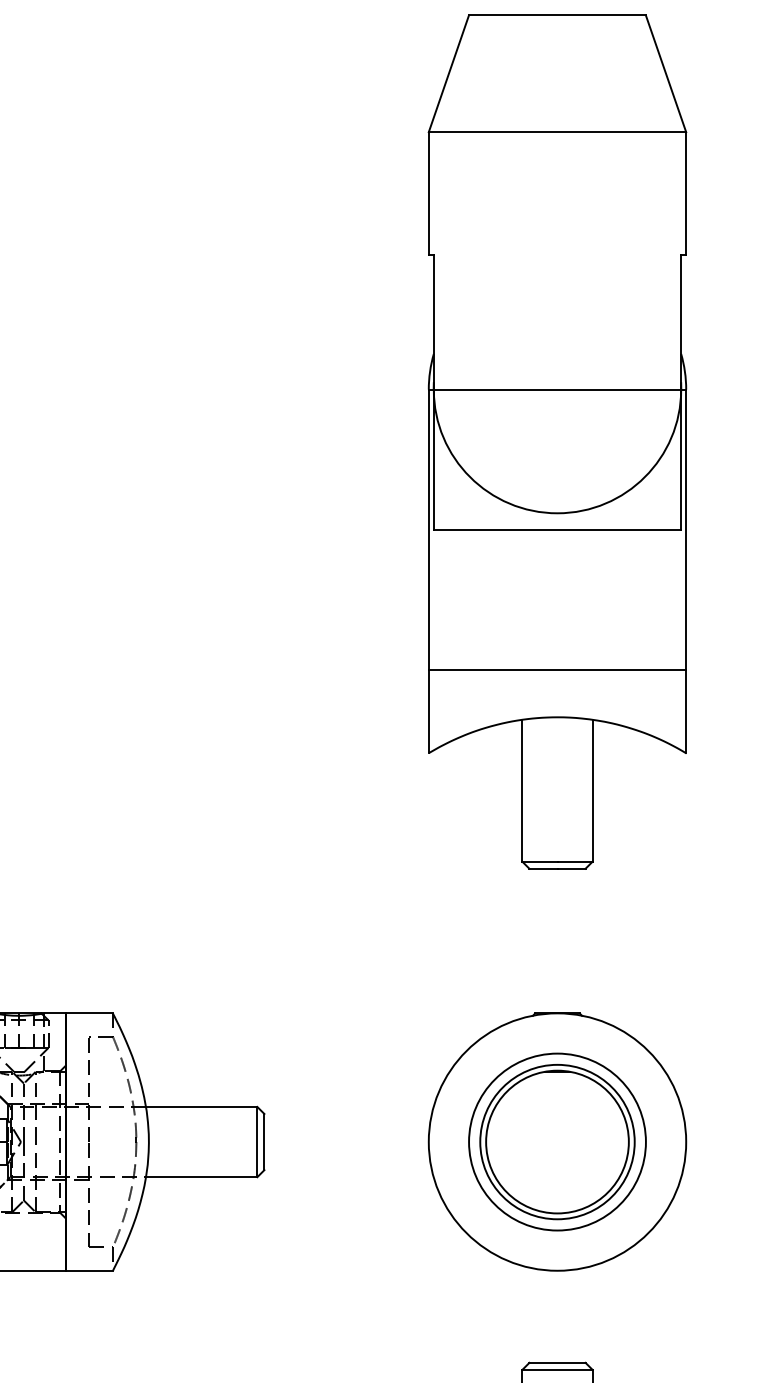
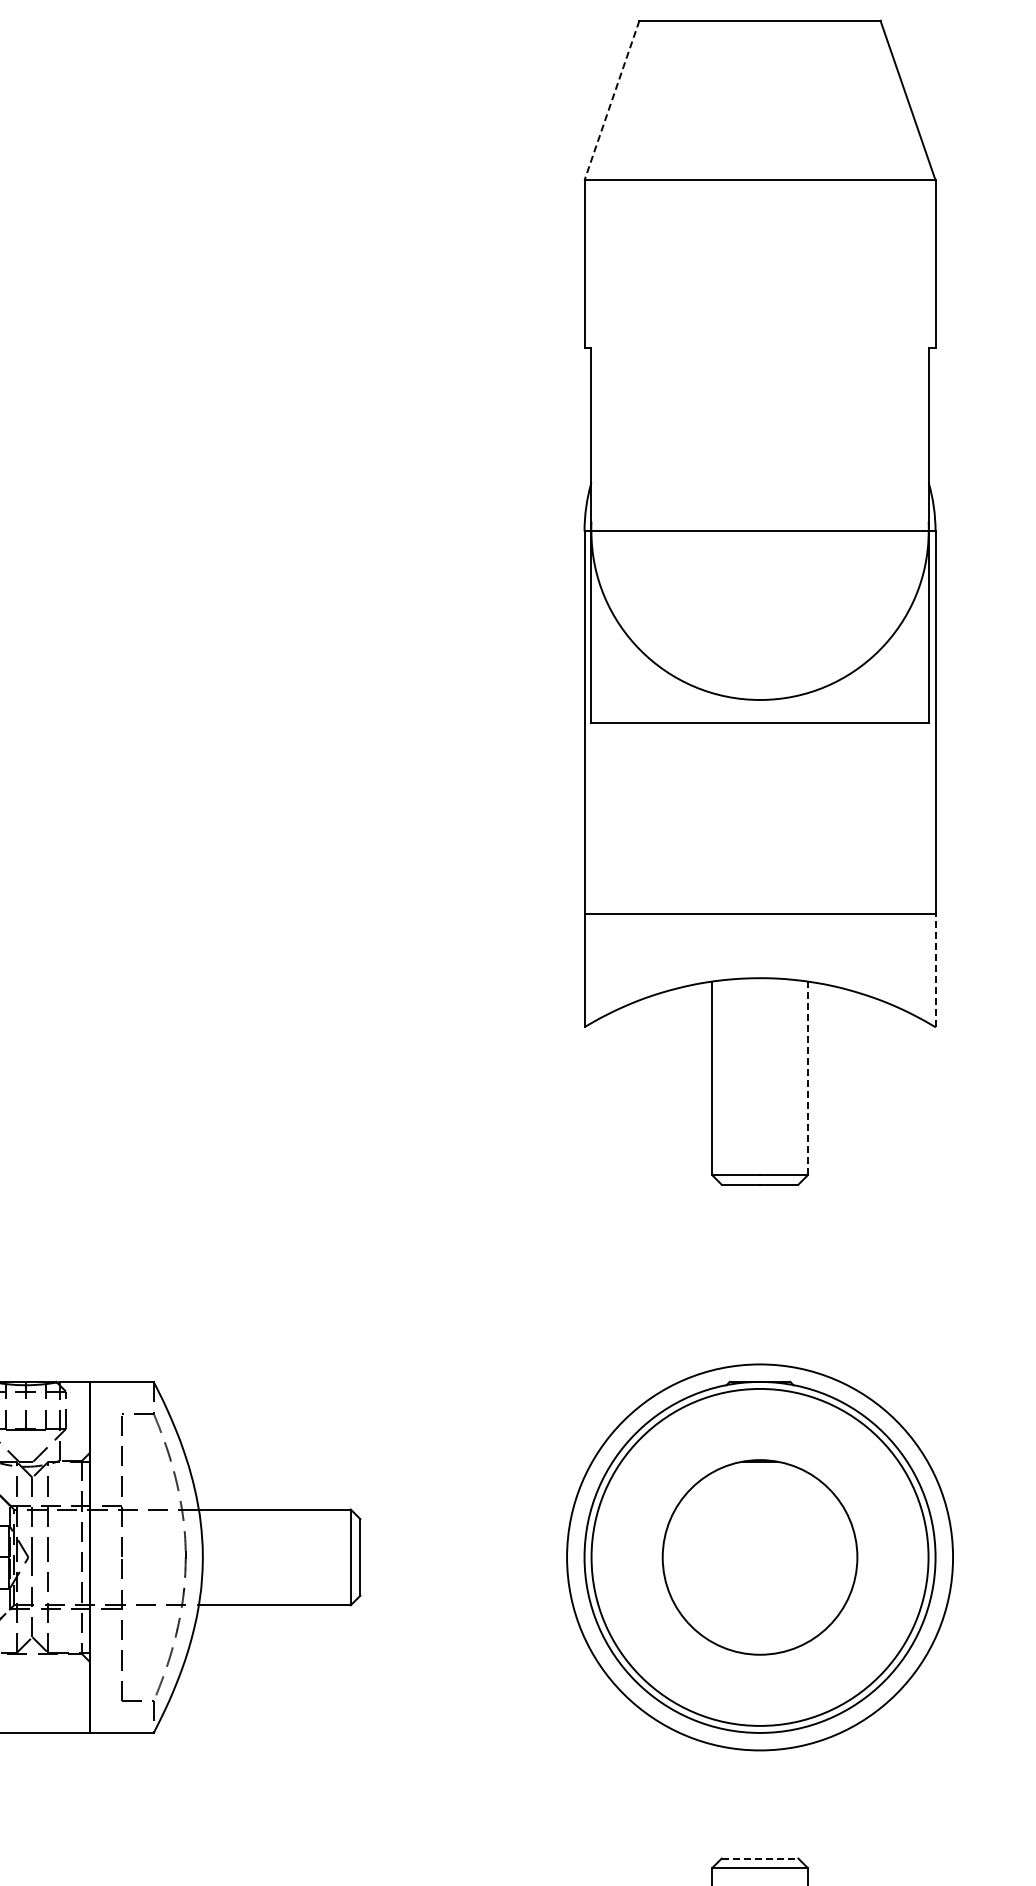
line: (448, 74) -> (611, 101), solid -> dashed
line: (686, 711) -> (935, 970), solid -> dashed
line: (592, 790) -> (807, 1078), solid -> dashed
circle: (557, 1142) -> (759, 1557), size x1.6
circle: (557, 1142) -> (759, 1557), size x1.6
line: (557, 1362) -> (760, 1858), solid -> dashed

